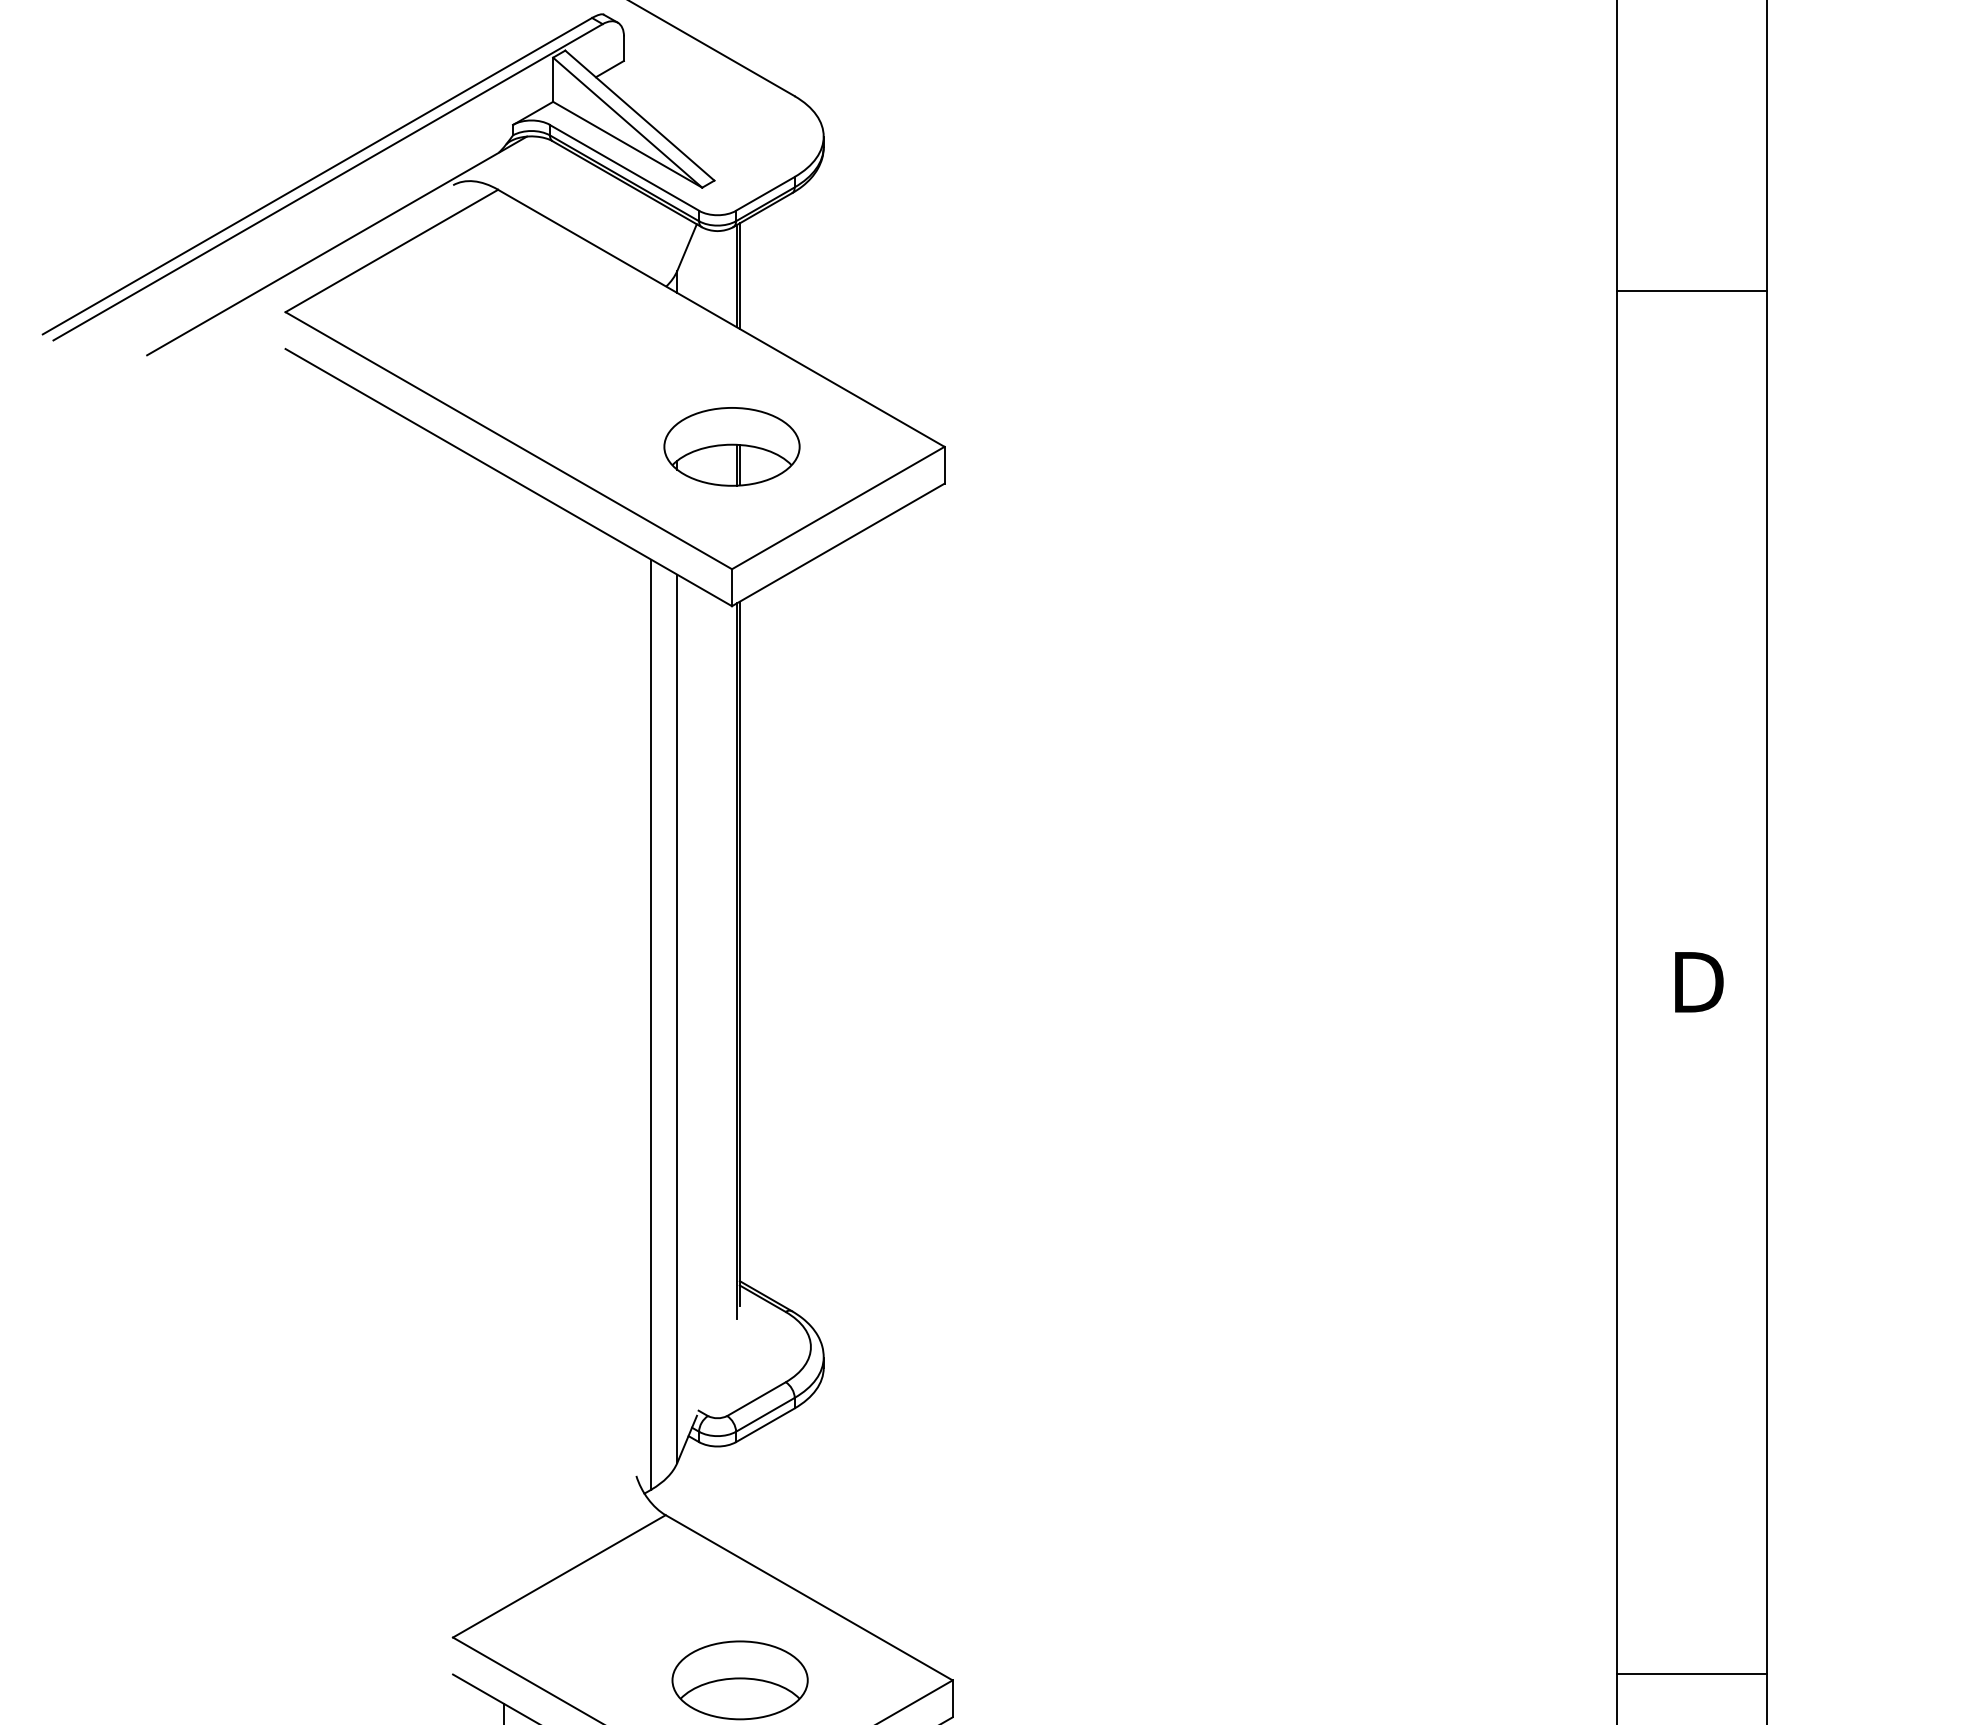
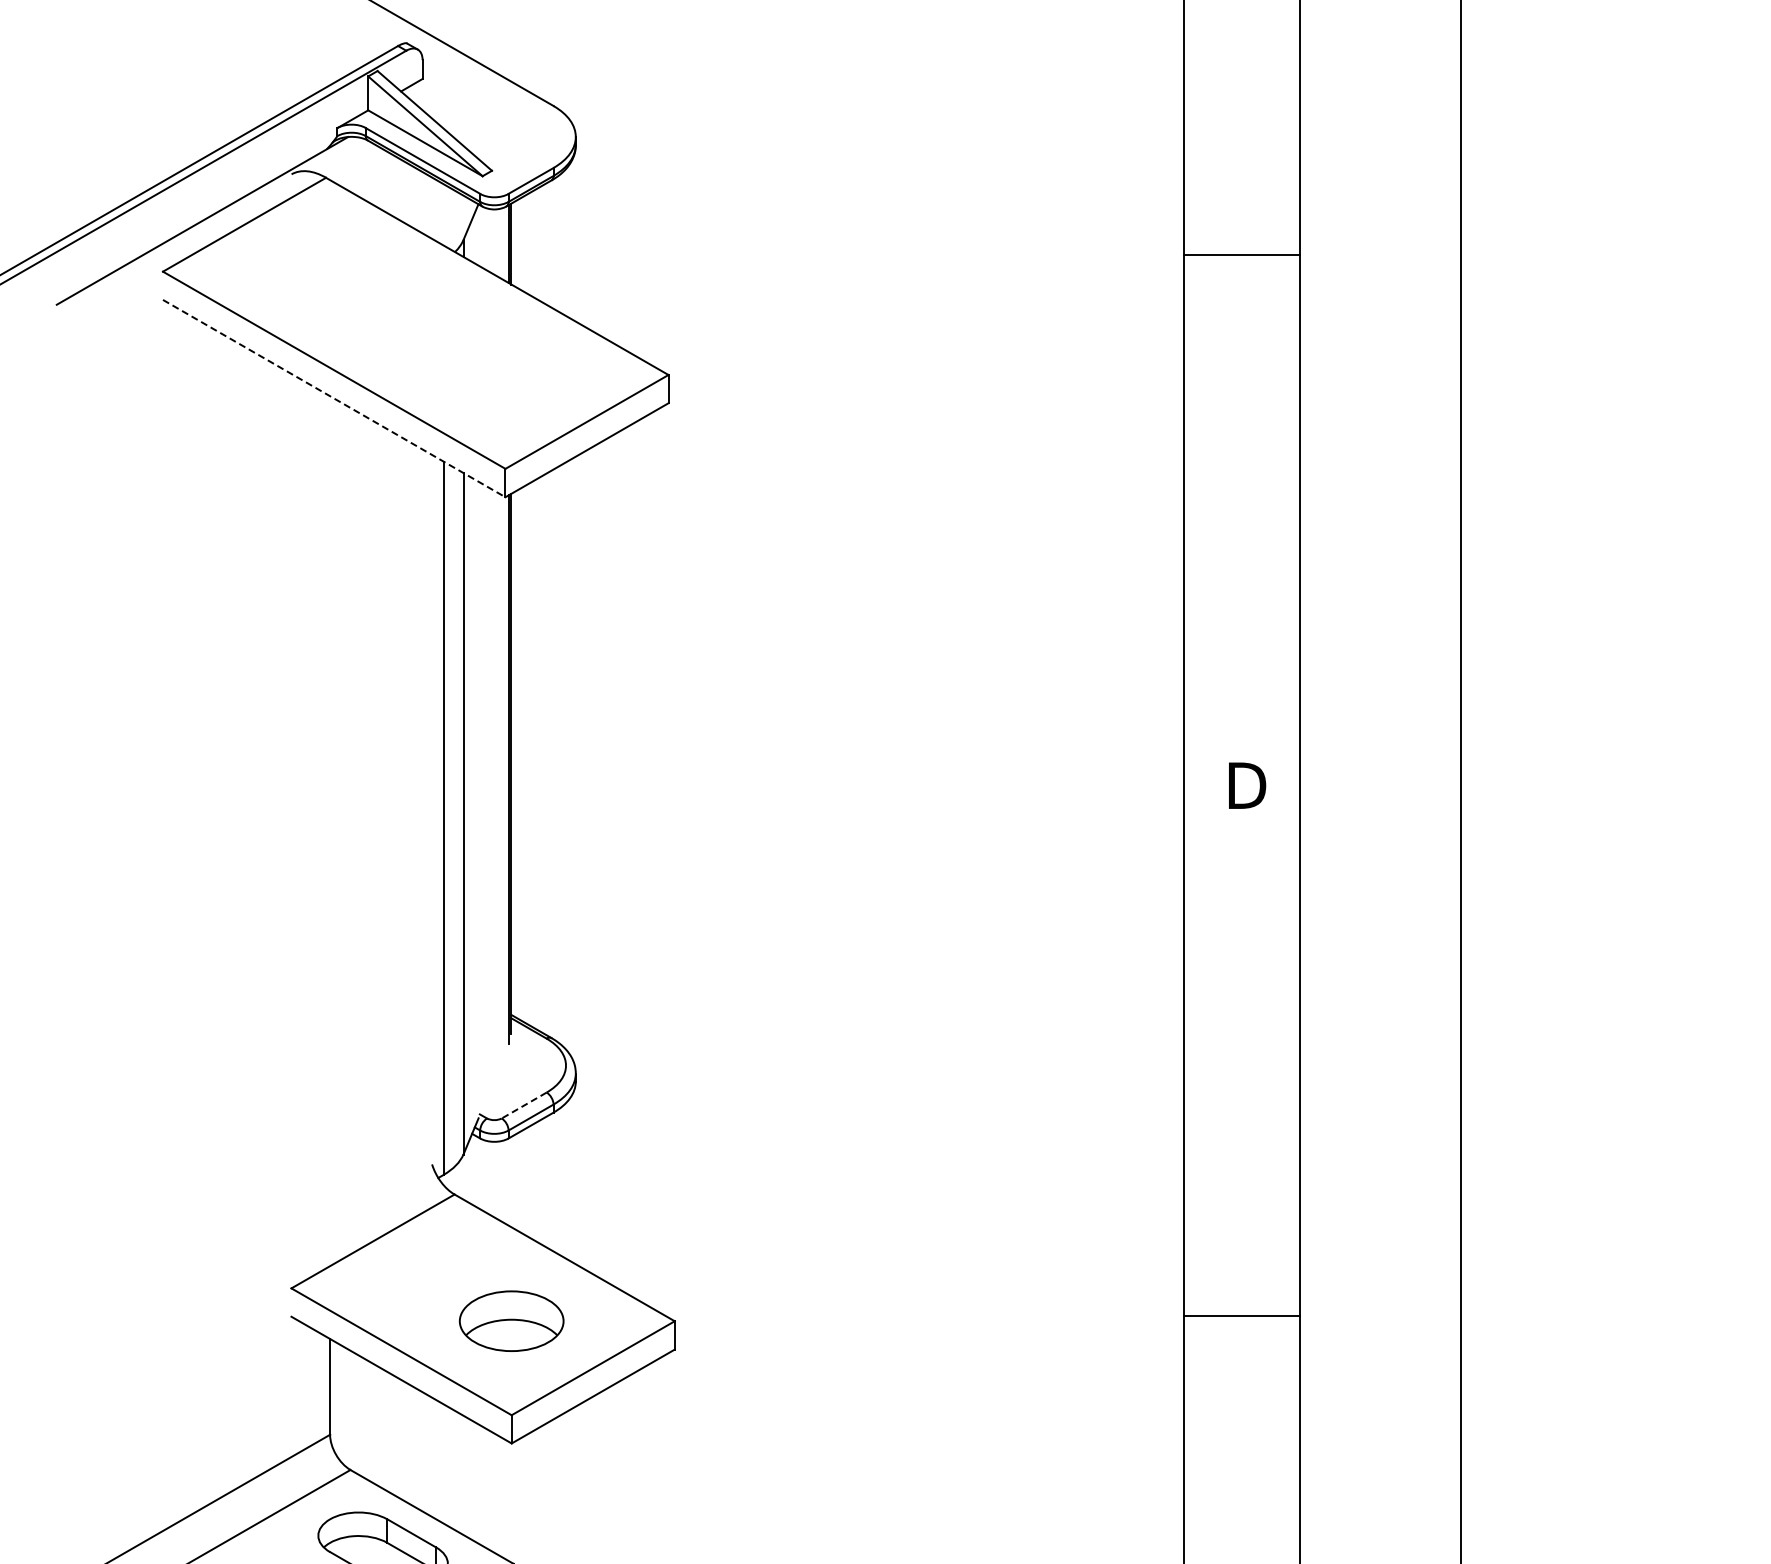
part: (732, 446) -> (505, 374), removed
line: (509, 477) -> (334, 398), solid -> dashed
line: (756, 1399) -> (524, 1105), solid -> dashed

